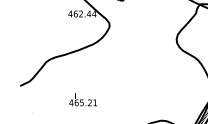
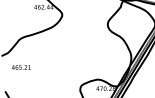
text: (81, 102) -> (20, 67), moved

